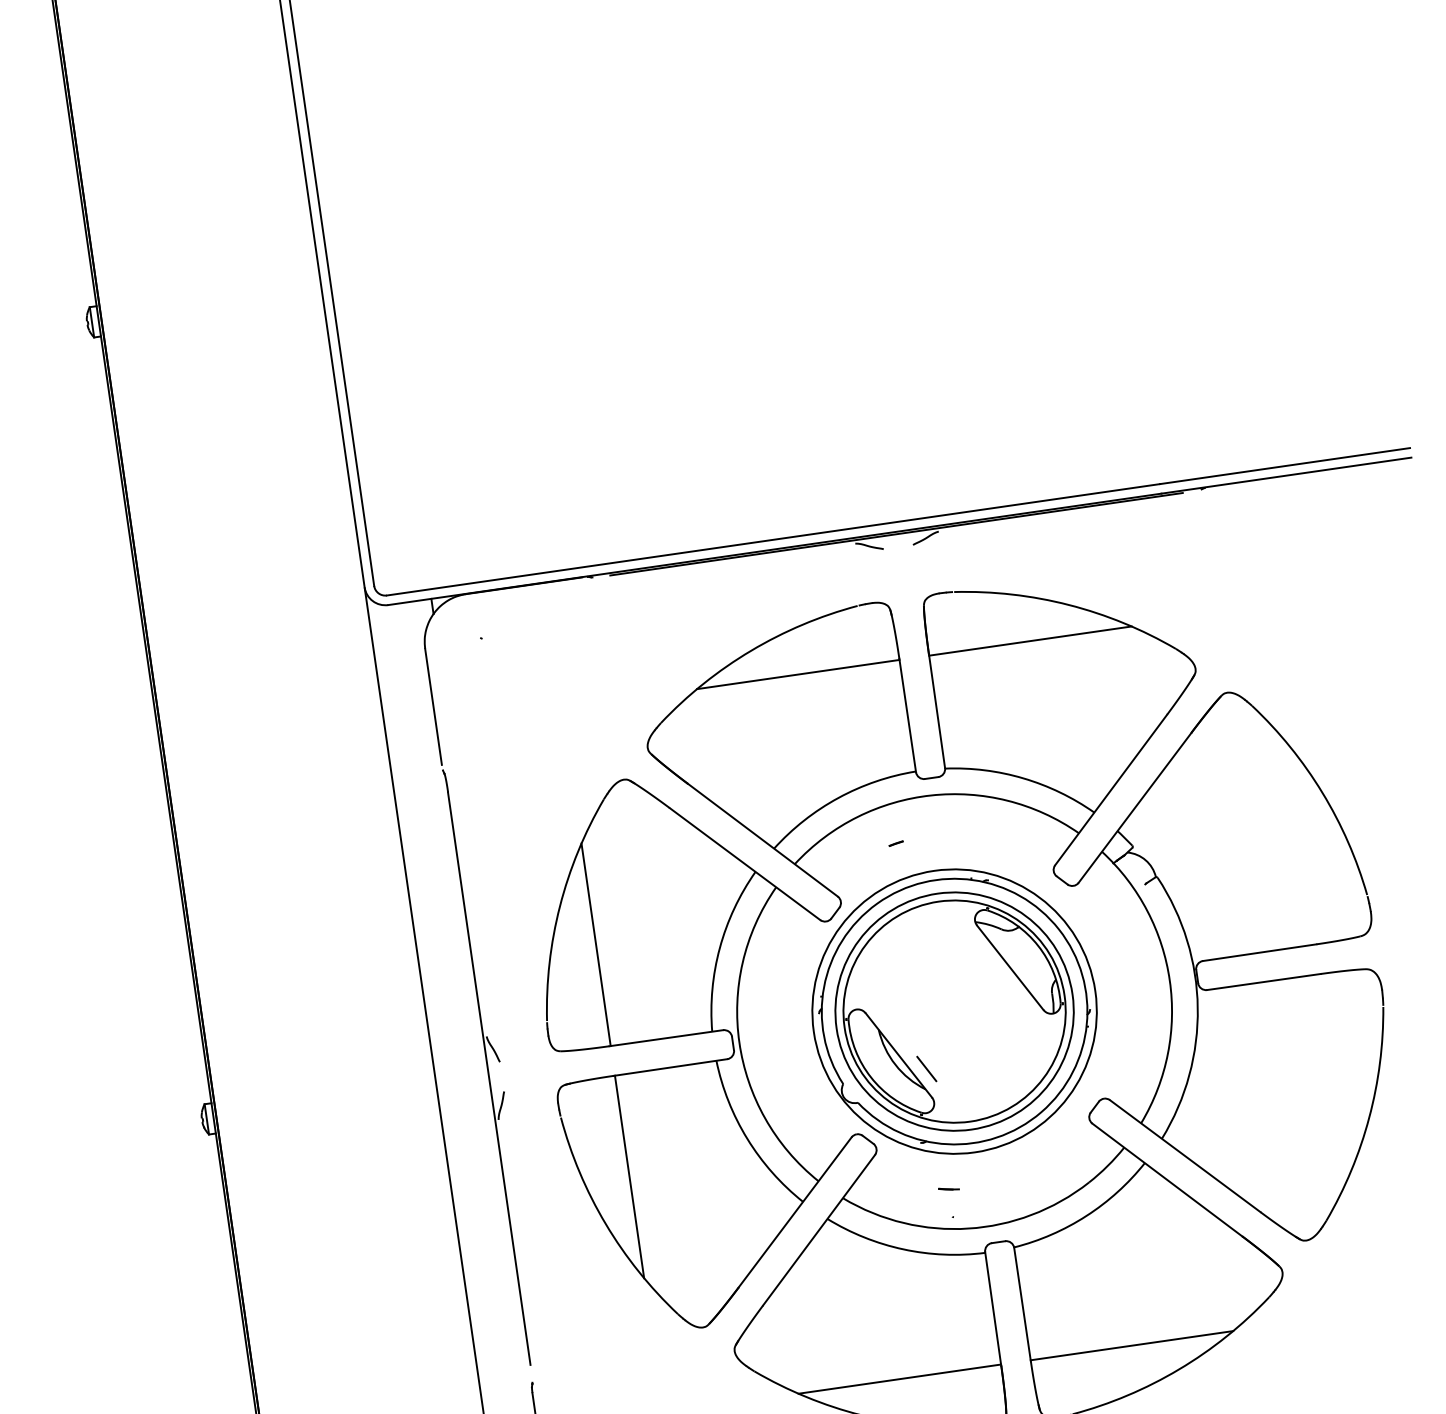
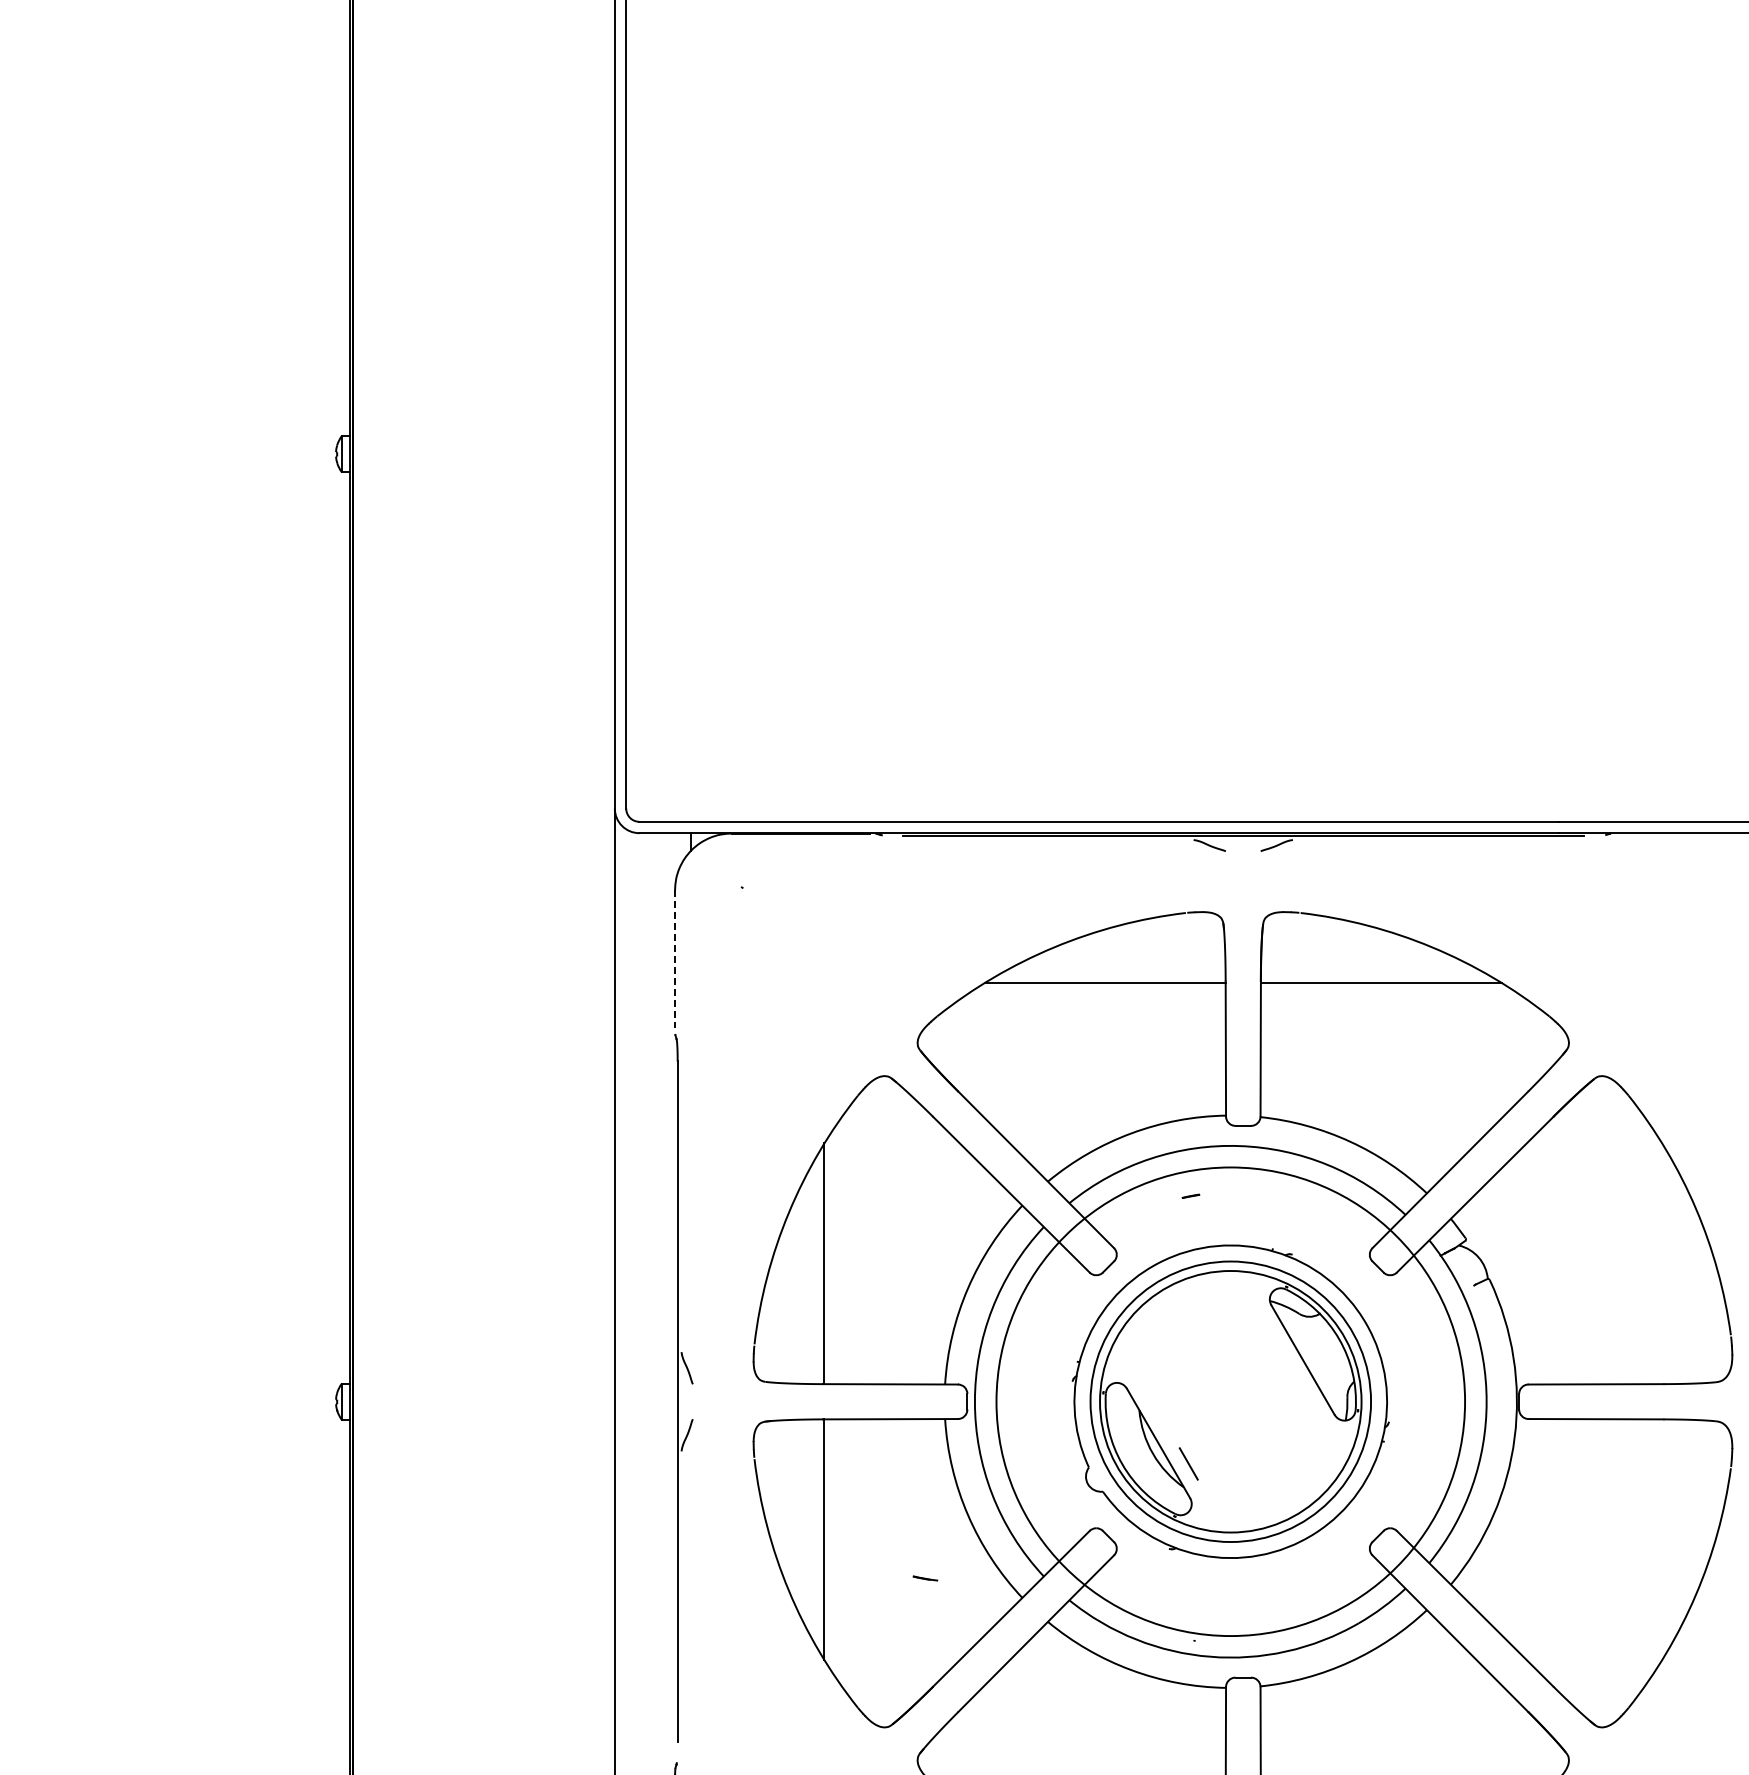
line: (433, 706) -> (675, 959), solid -> dashed
circle: (954, 1011) -> (1230, 1401), size x1.4
line: (949, 1189) -> (925, 1578), moved

